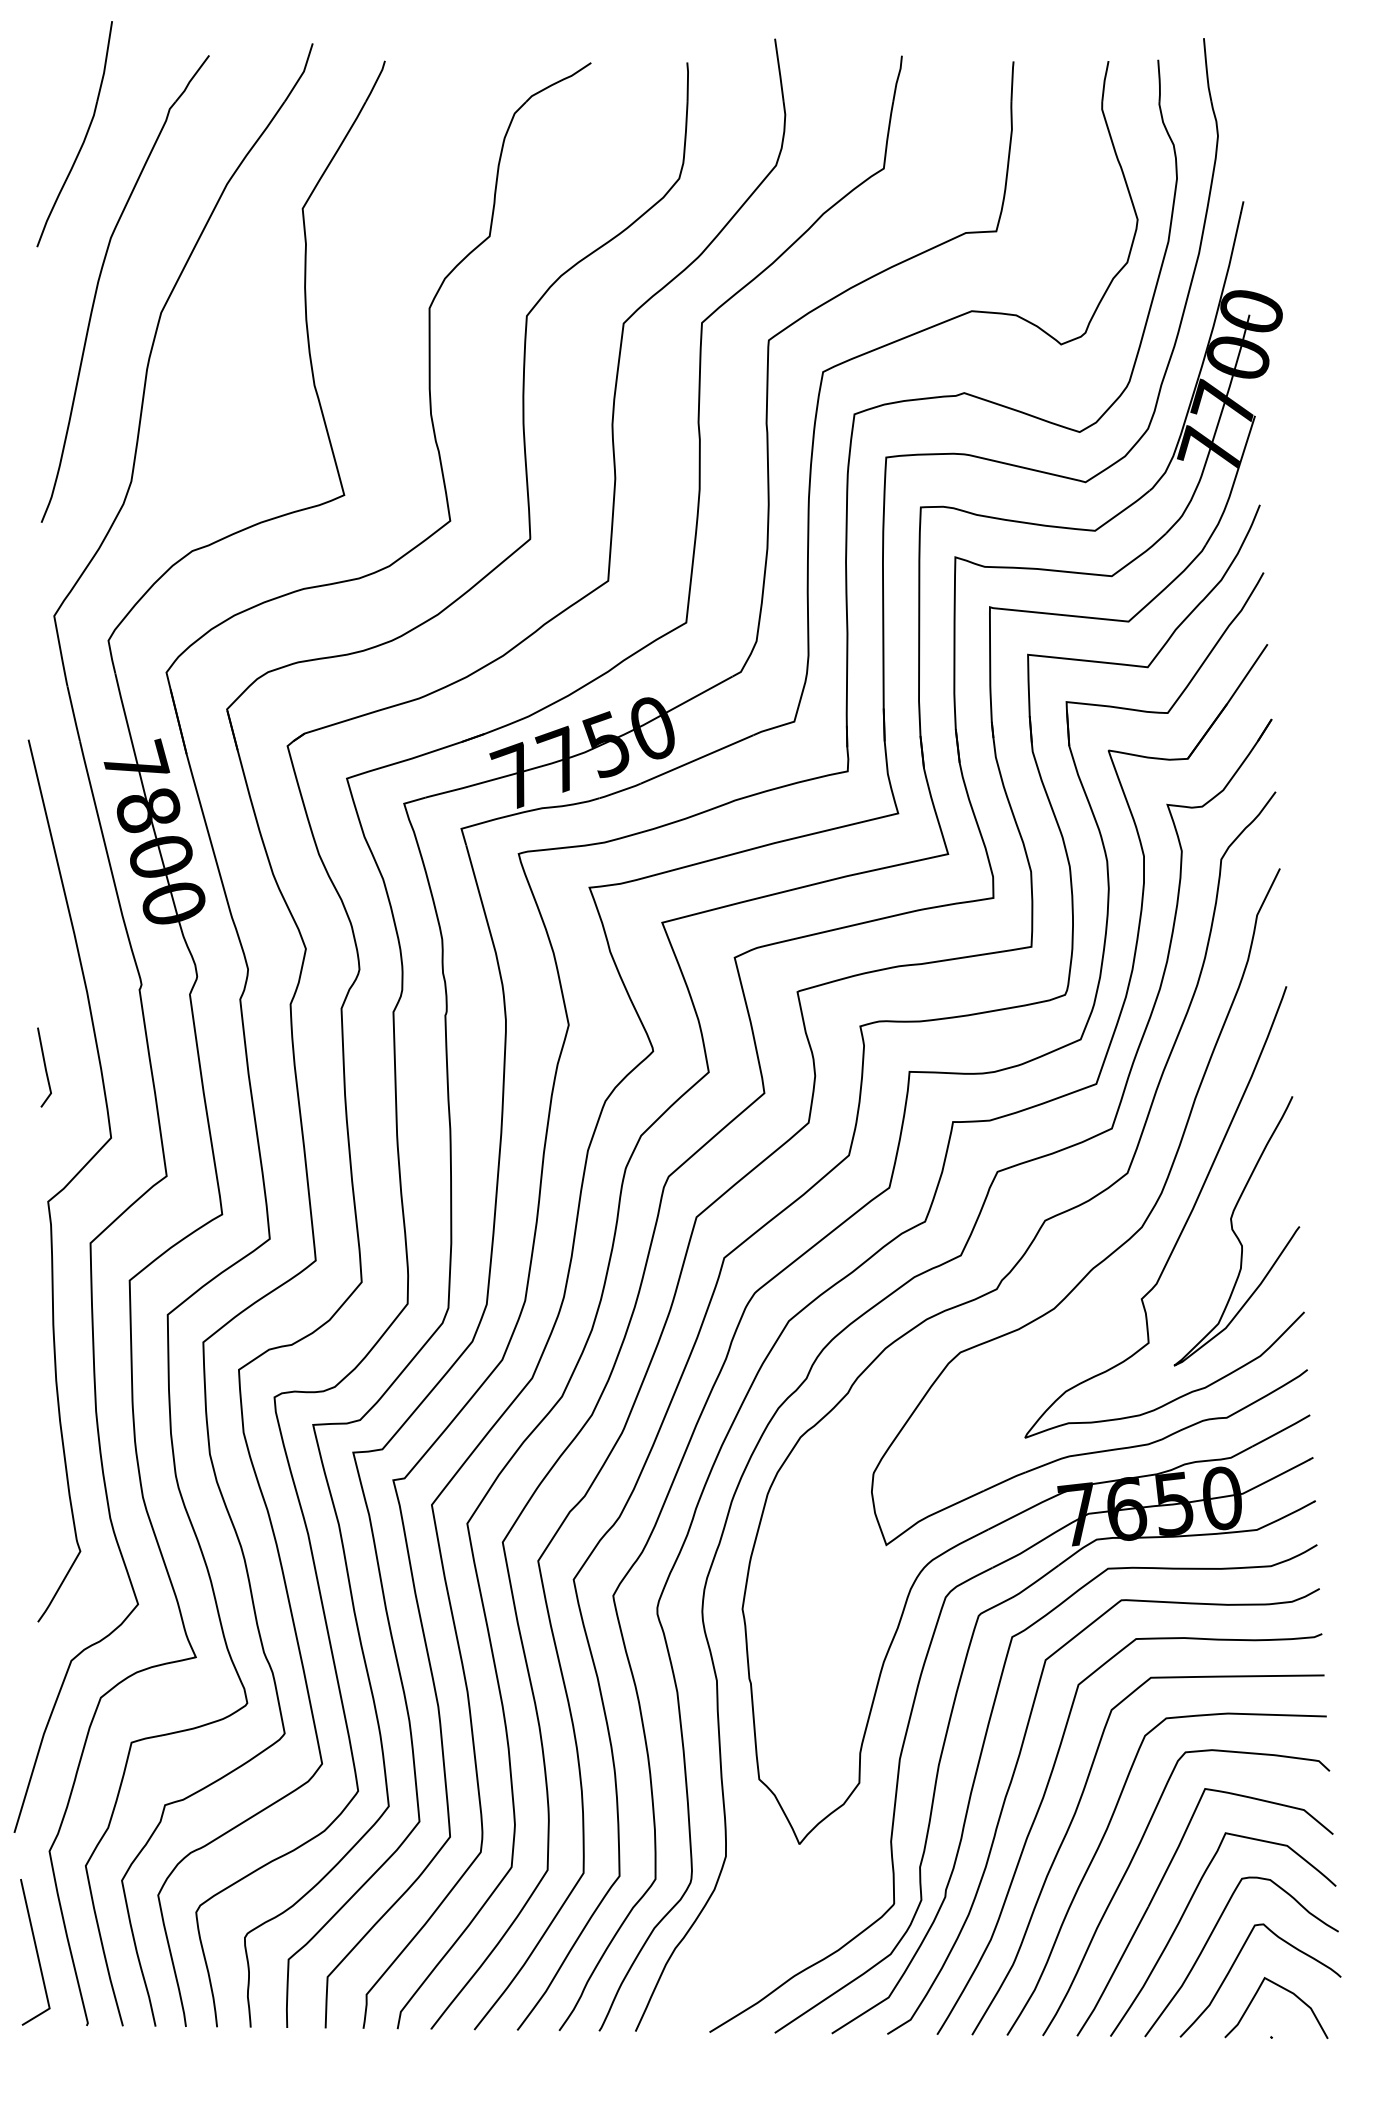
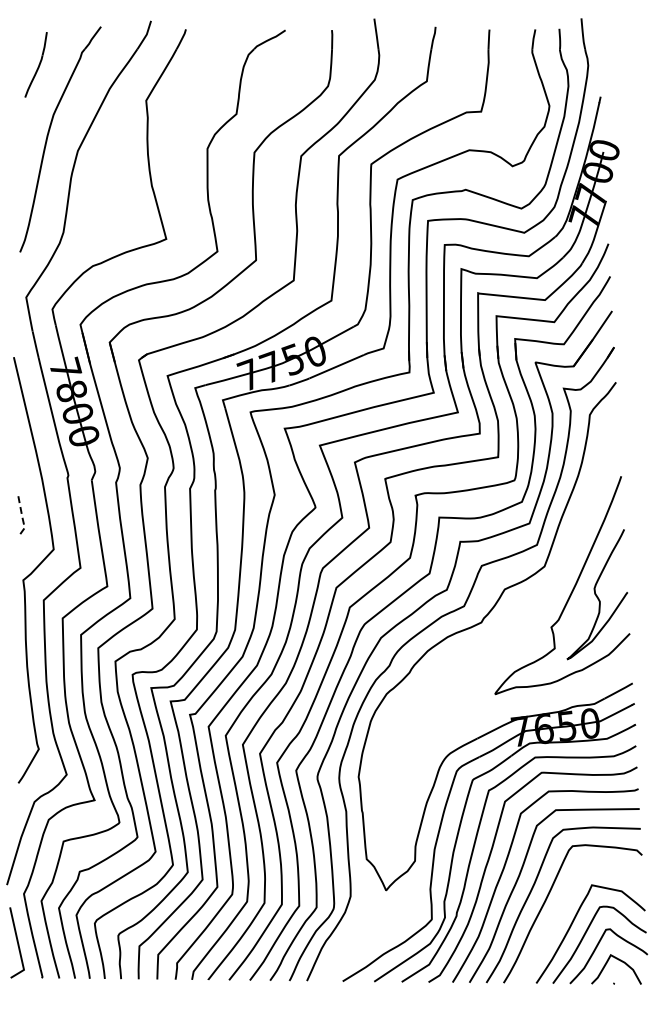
part: (73, 133) -> (35, 64), size x0.6
line: (46, 1071) -> (22, 517), solid -> dashed
part: (1114, 1247) -> (538, 602), removed
part: (1158, 1891) -> (559, 913), removed

